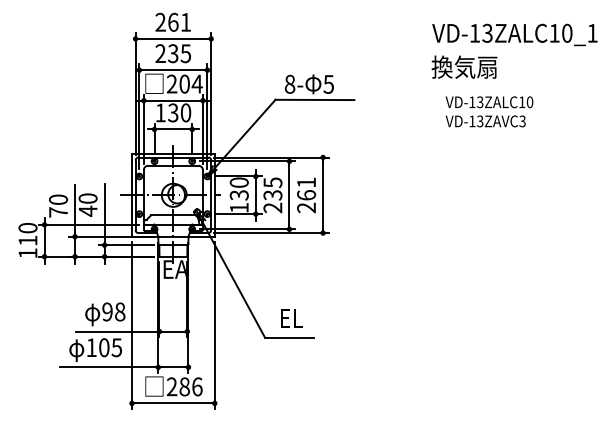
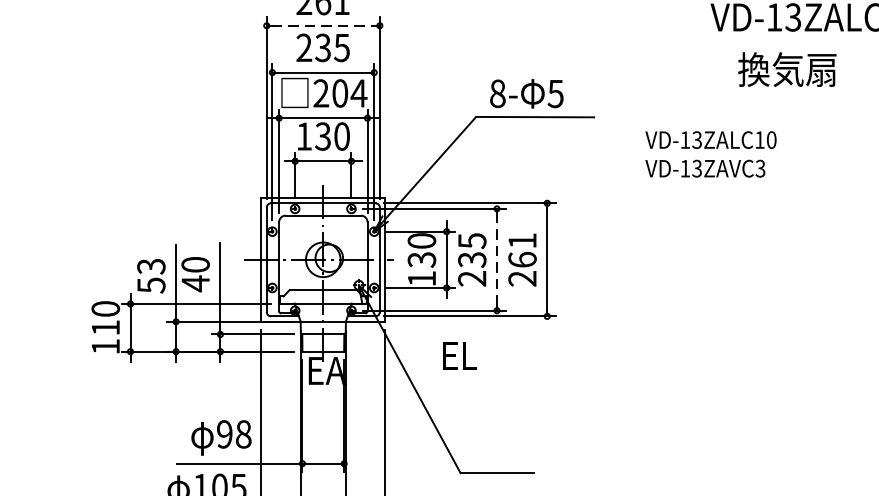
line: (173, 38) -> (323, 25), solid -> dashed
text: (464, 66) -> (787, 68), moved
text: (489, 111) -> (711, 153), moved
line: (289, 195) -> (497, 260), solid -> dashed
text: (58, 205) -> (151, 275), 70 -> 53
text: (291, 318) -> (459, 355), moved

